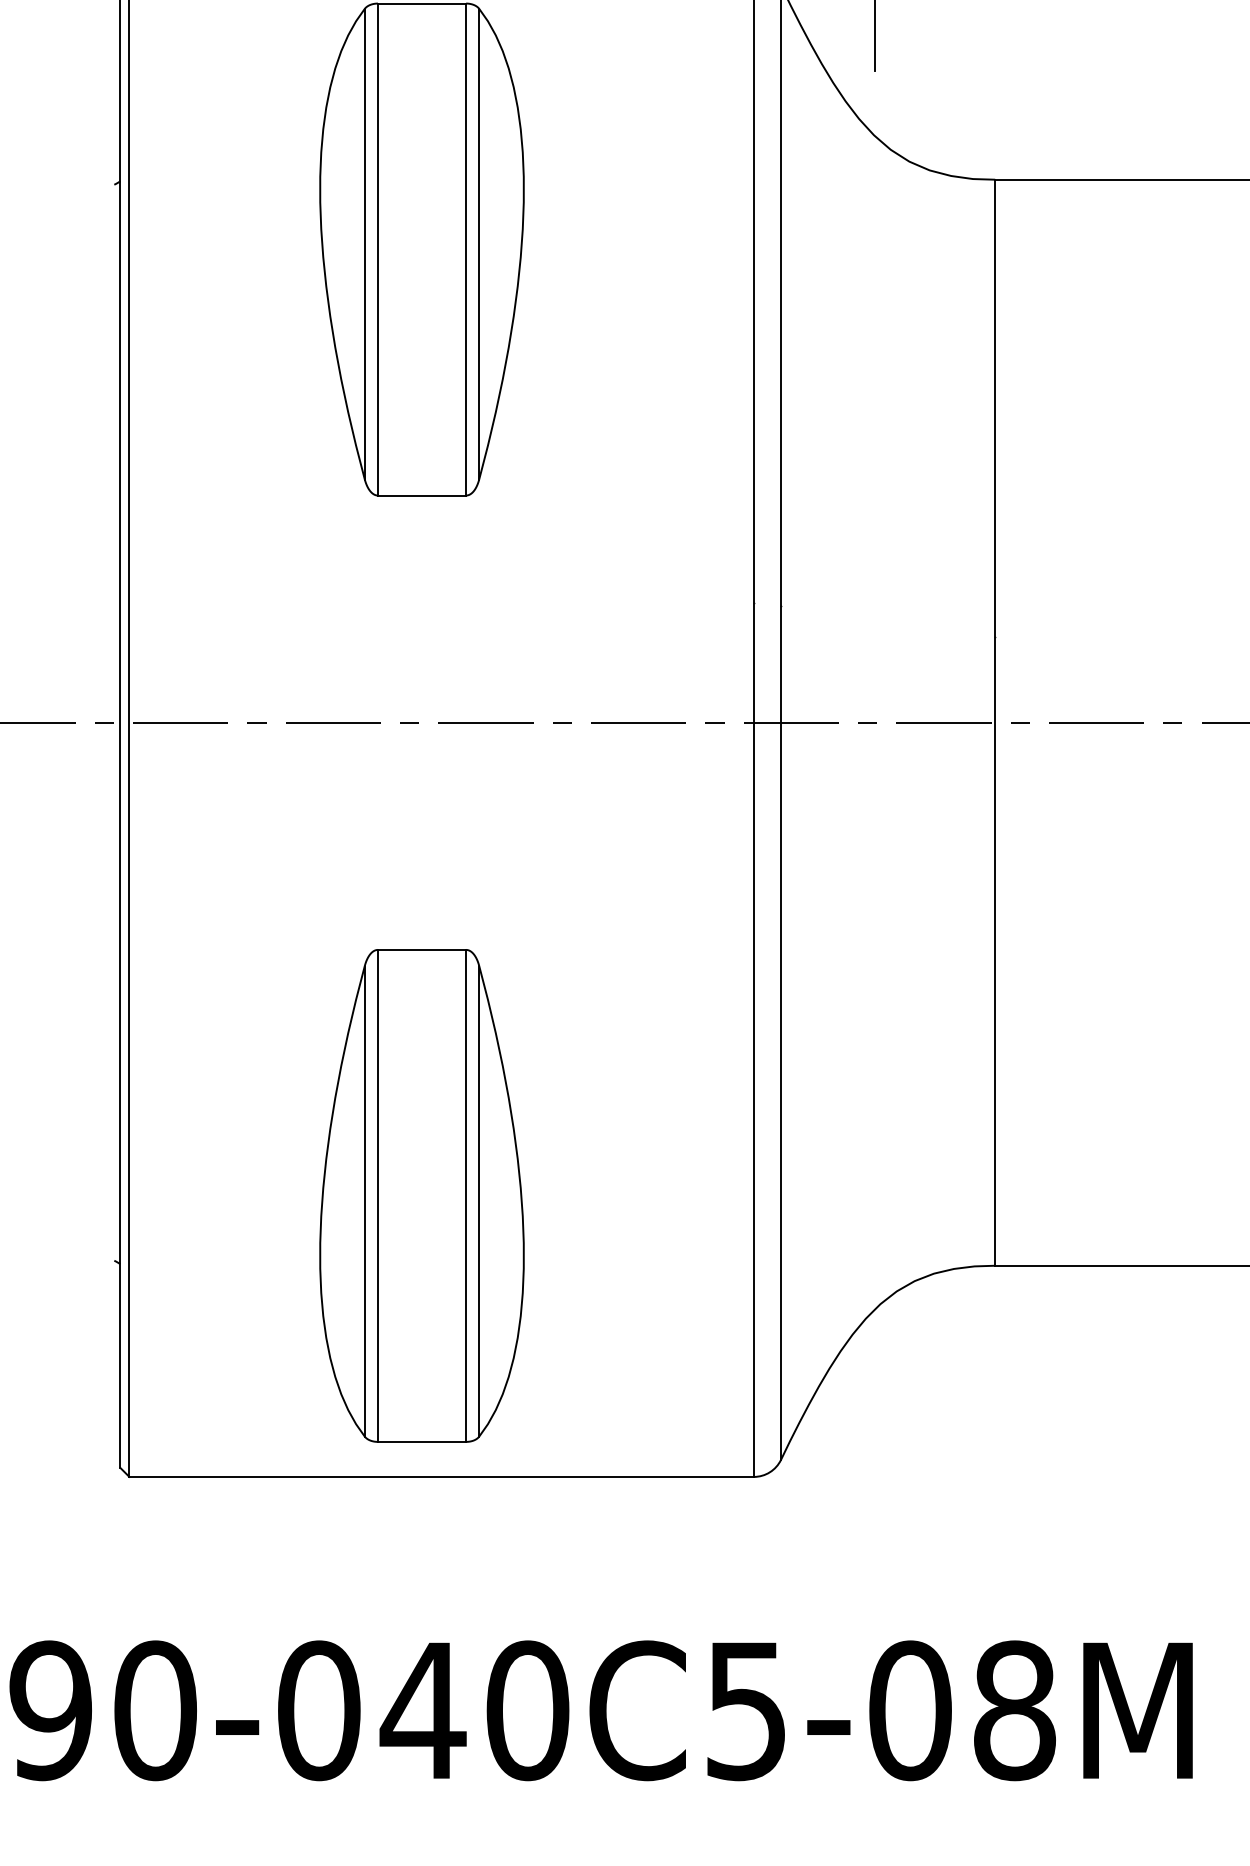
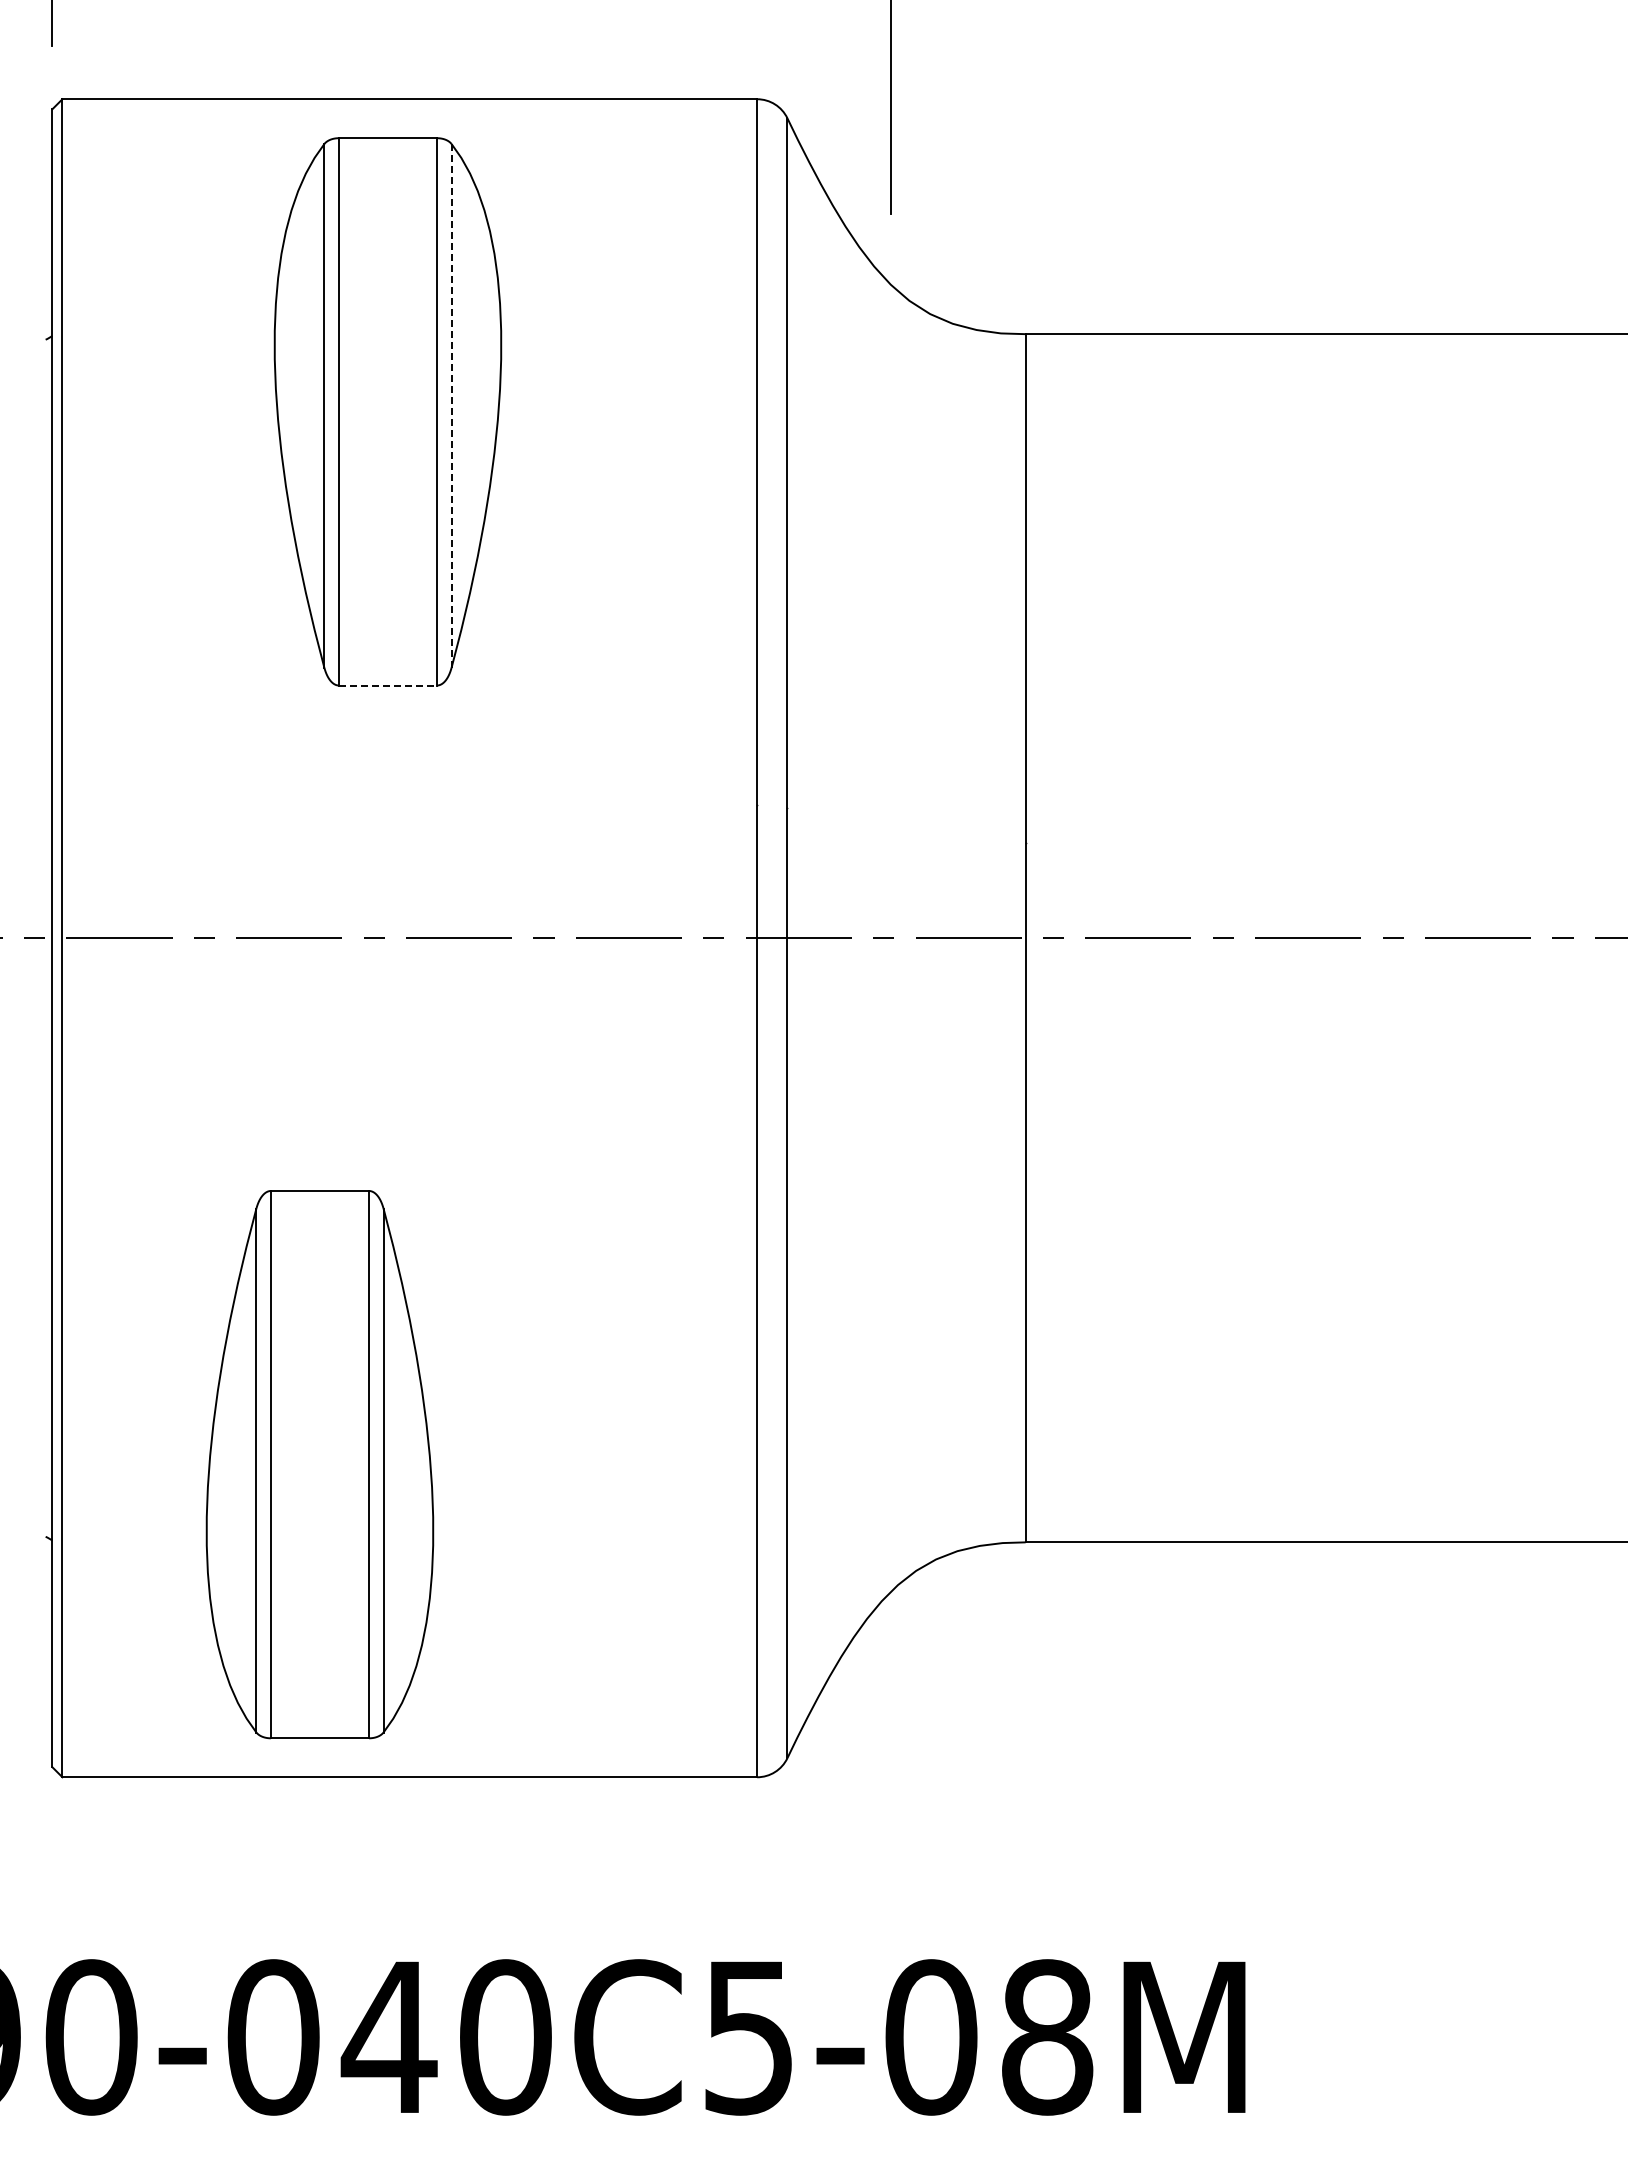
line: (479, 243) -> (451, 405), solid -> dashed
line: (422, 495) -> (388, 685), solid -> dashed
part: (421, 1195) -> (319, 1464), moved

